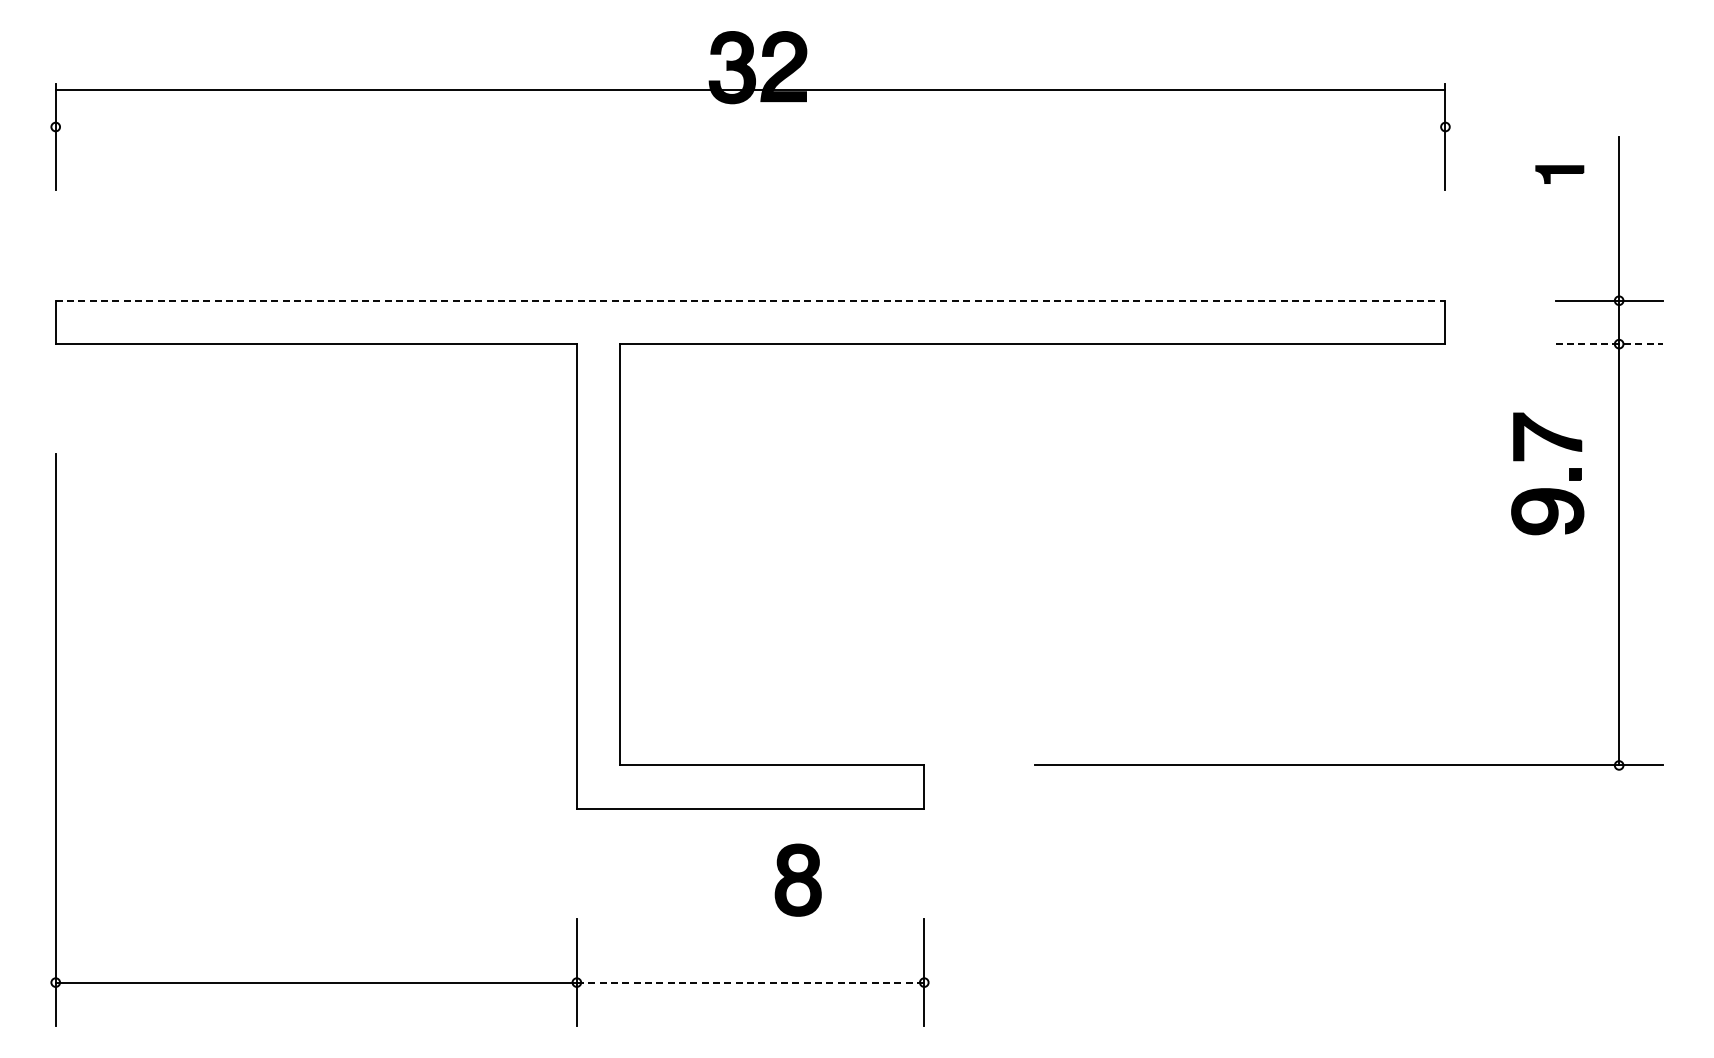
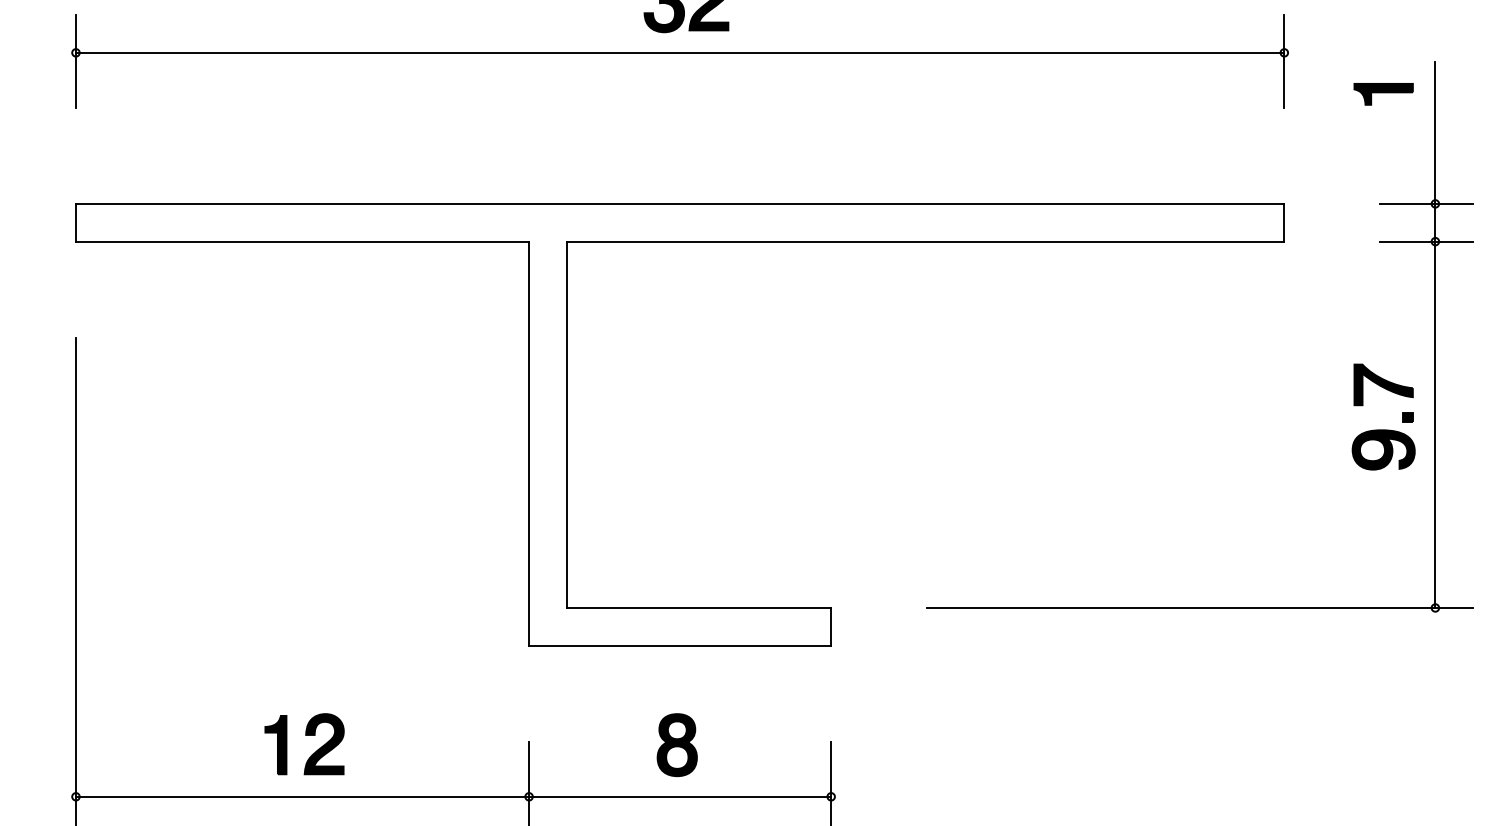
line: (750, 90) -> (680, 53), moved
part: (1559, 174) -> (1383, 94), size x1.43
line: (750, 300) -> (680, 203), dashed -> solid
line: (1609, 344) -> (1426, 241), dashed -> solid
part: (1547, 488) -> (1383, 429), moved
part: (797, 879) -> (676, 744), moved
part: (319, 912) -> (305, 735), added
line: (750, 982) -> (680, 796), dashed -> solid

